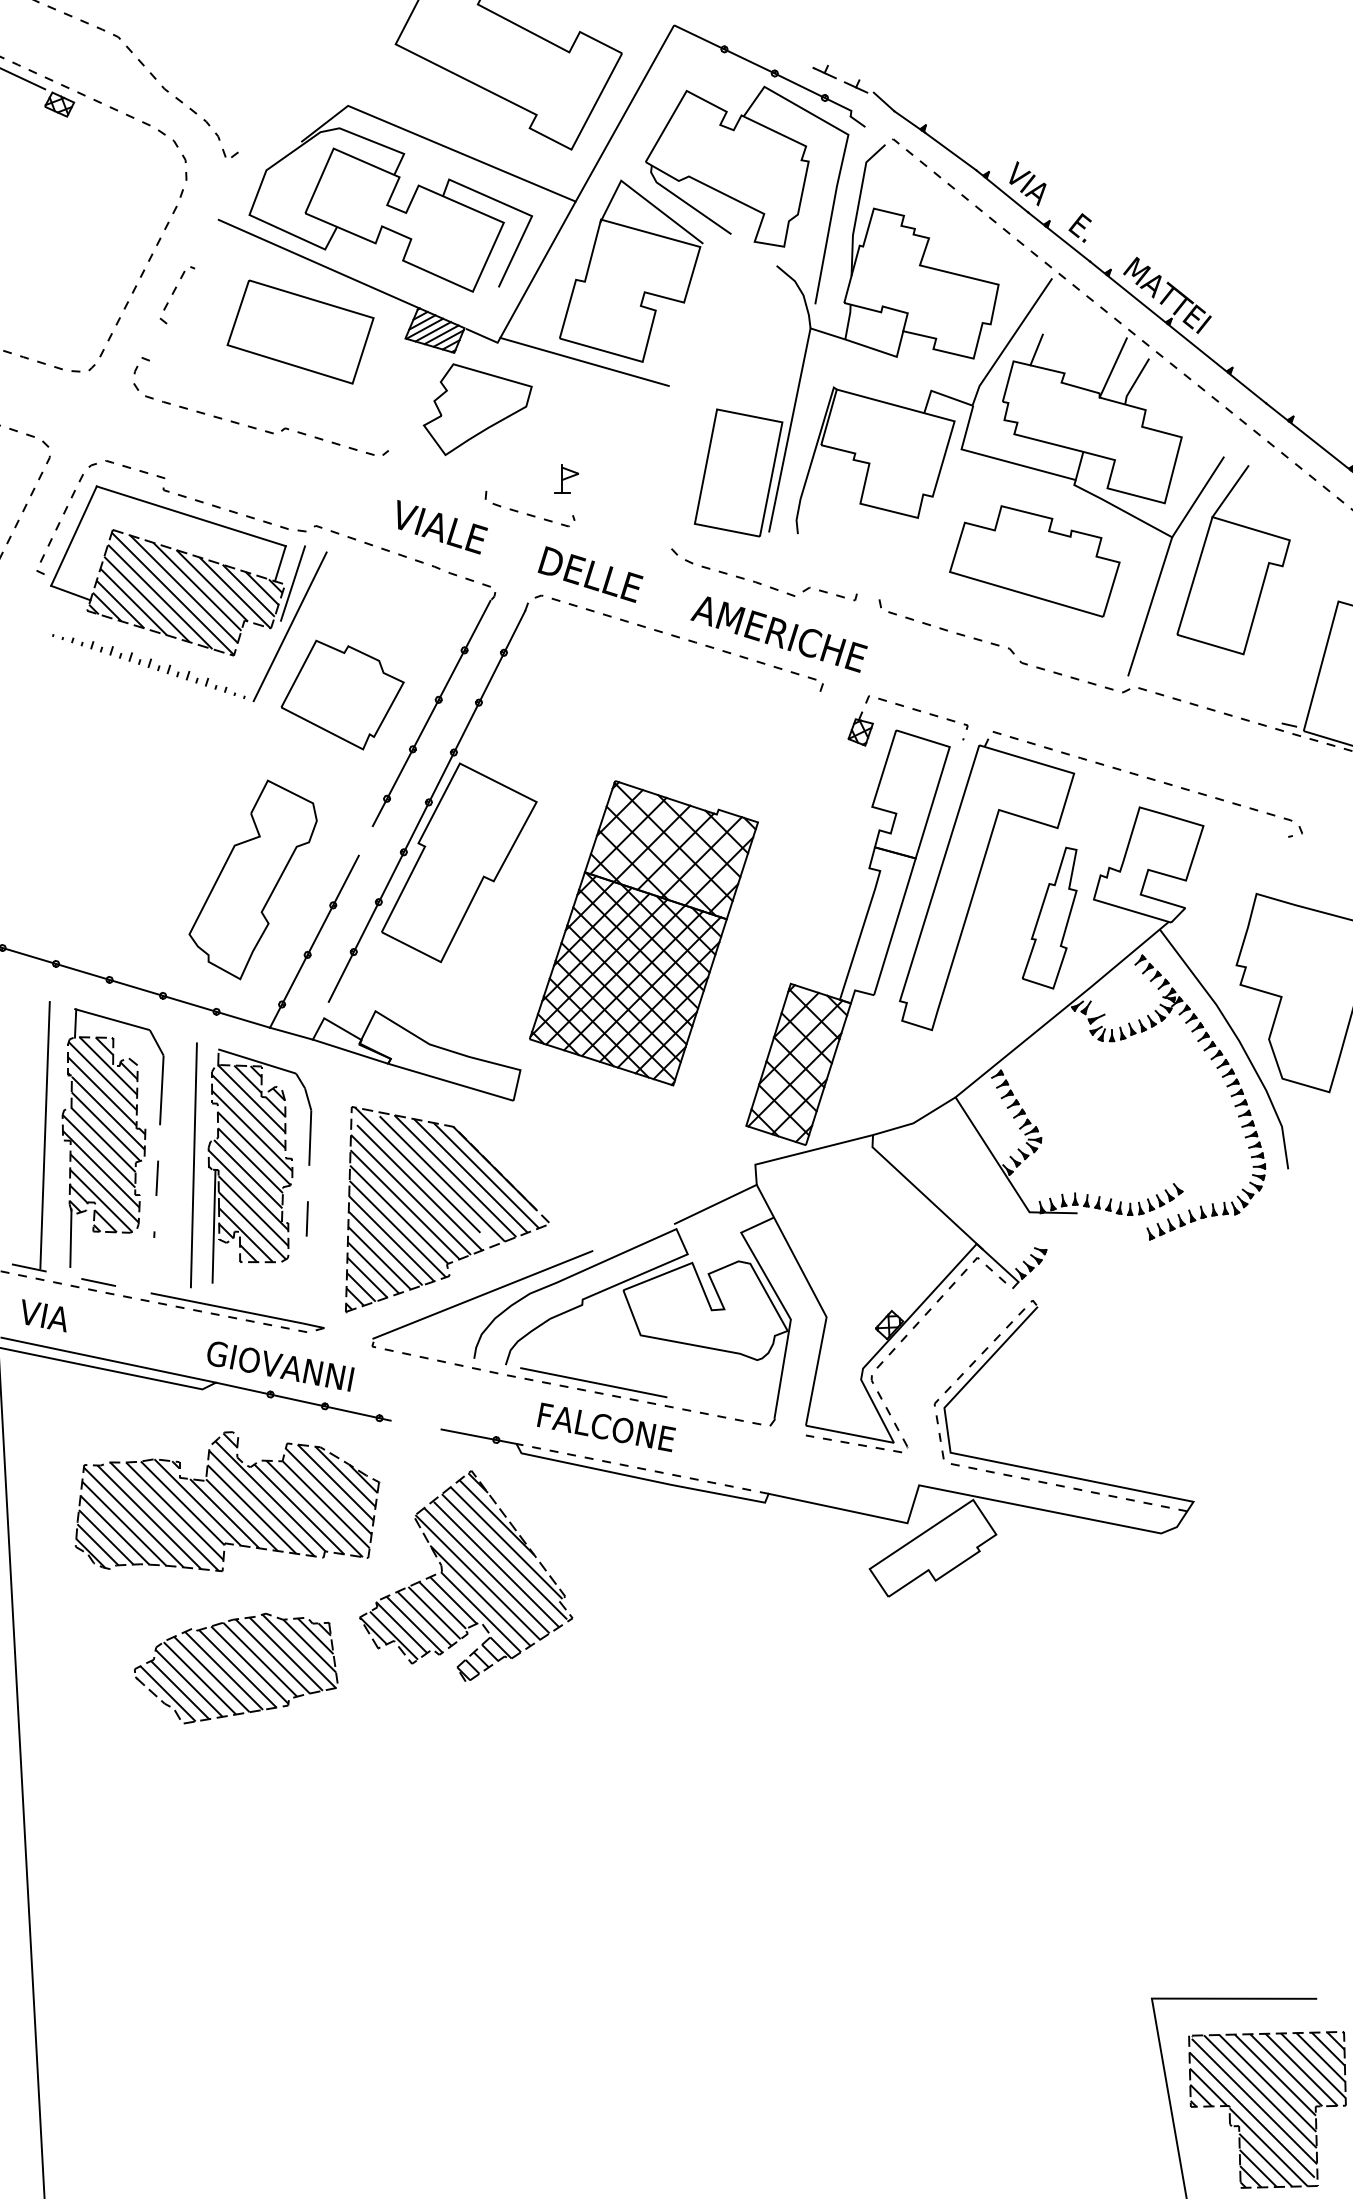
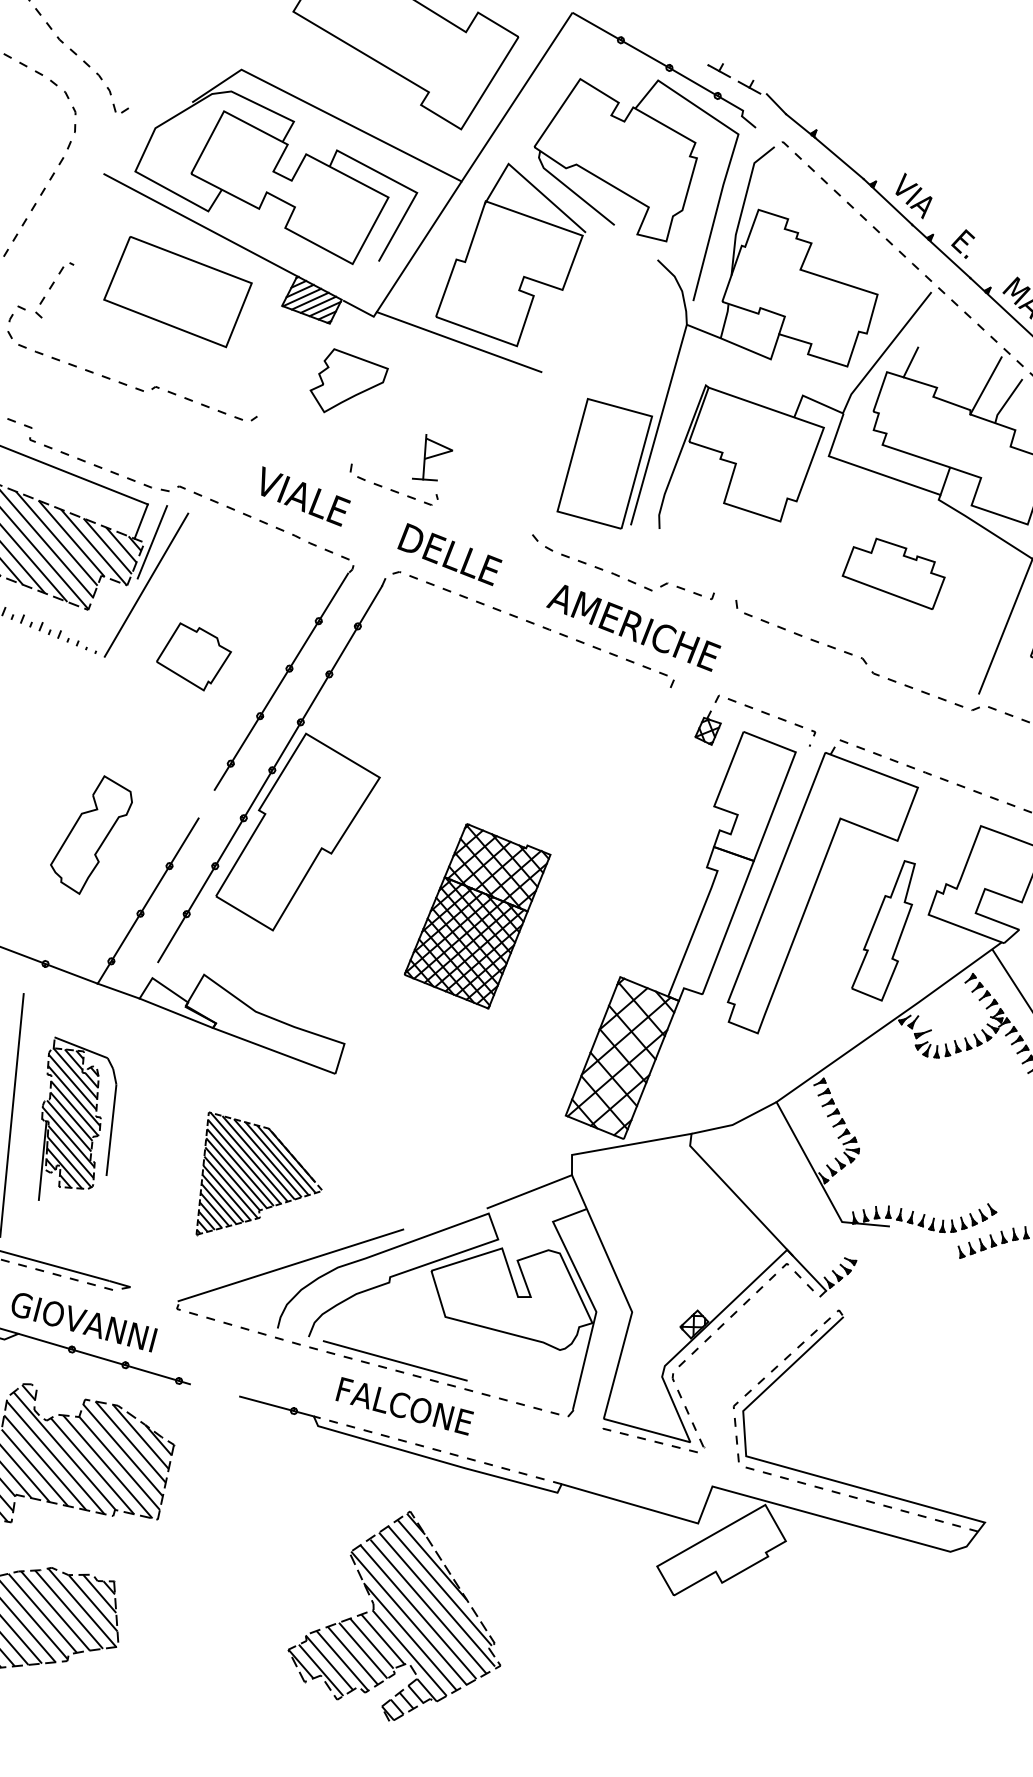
part: (177, 295) -> (54, 290), moved
part: (477, 409) -> (348, 381), size x0.7
part: (566, 478) -> (432, 457), size x1.6
part: (1034, 561) -> (893, 573), size x0.6
part: (342, 694) -> (193, 656), size x0.6
part: (252, 879) -> (90, 834), size x0.6
part: (643, 933) -> (476, 916), size x0.6
part: (259, 1165) -> (77, 1120), size x0.7
part: (447, 1209) -> (261, 1177), size x0.6
part: (466, 1575) -> (397, 1615), moved

